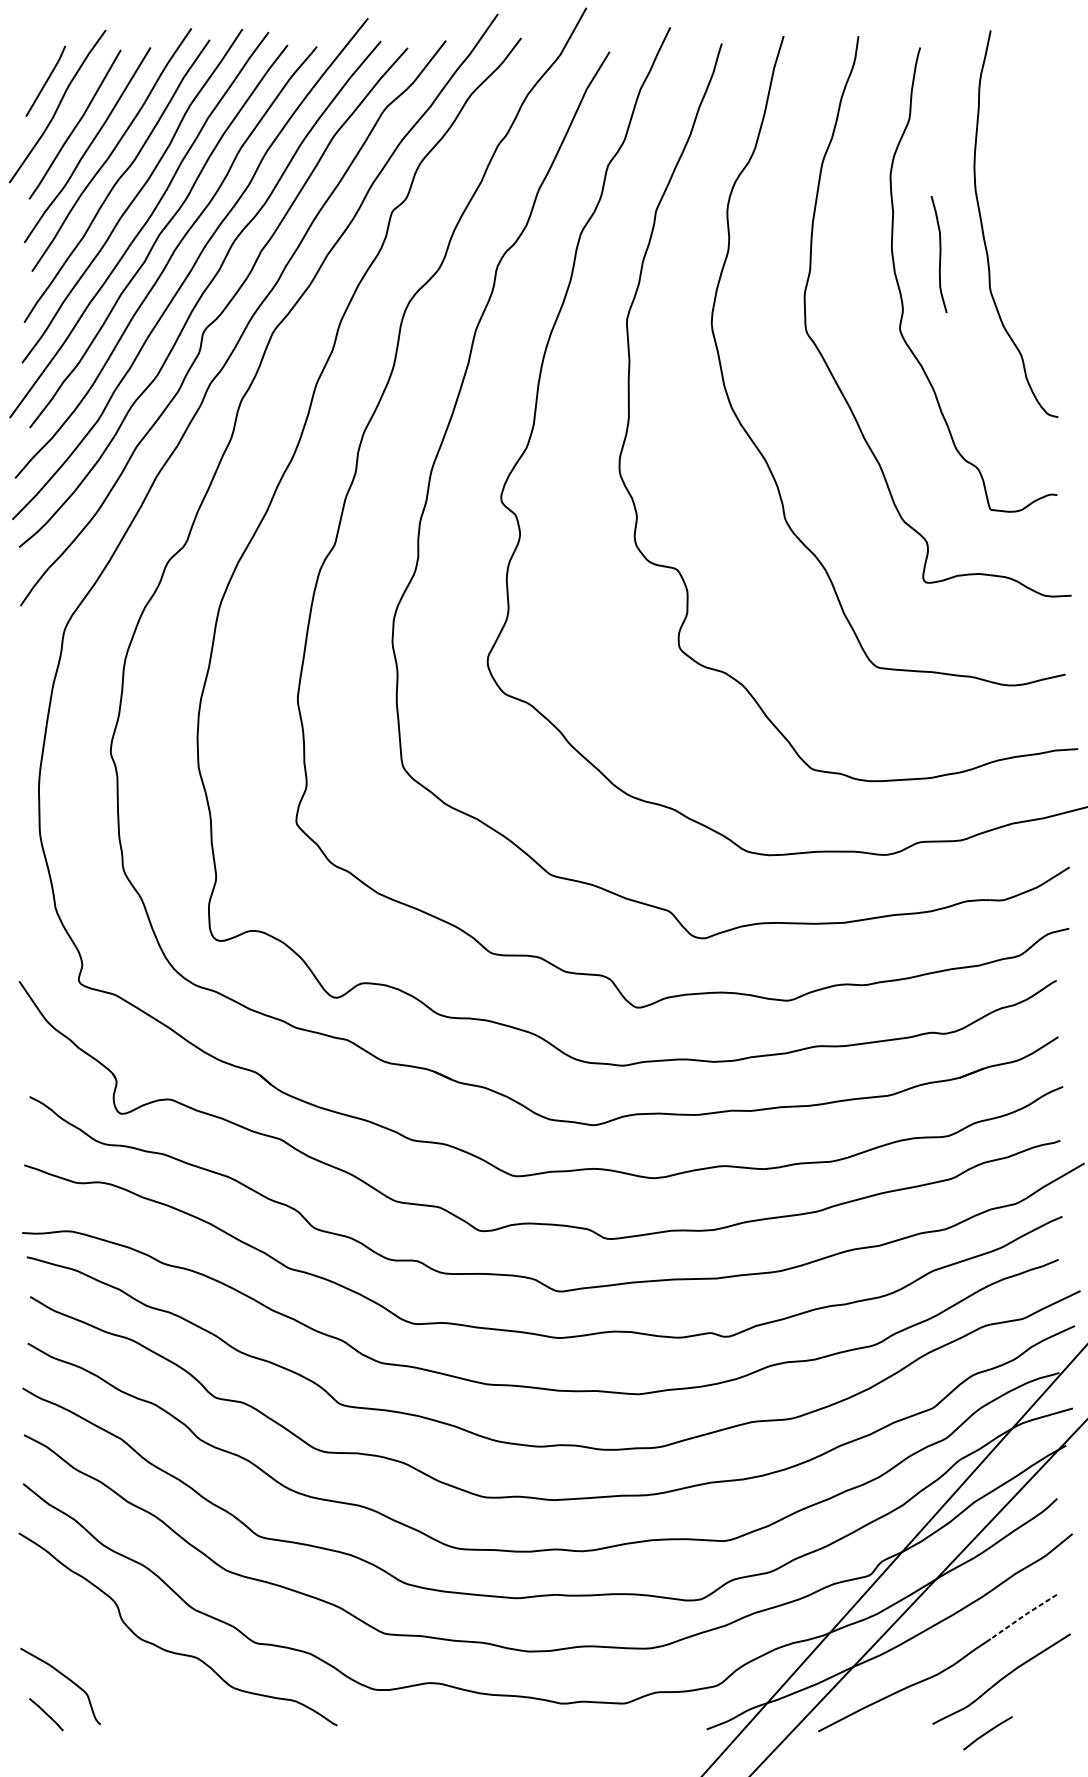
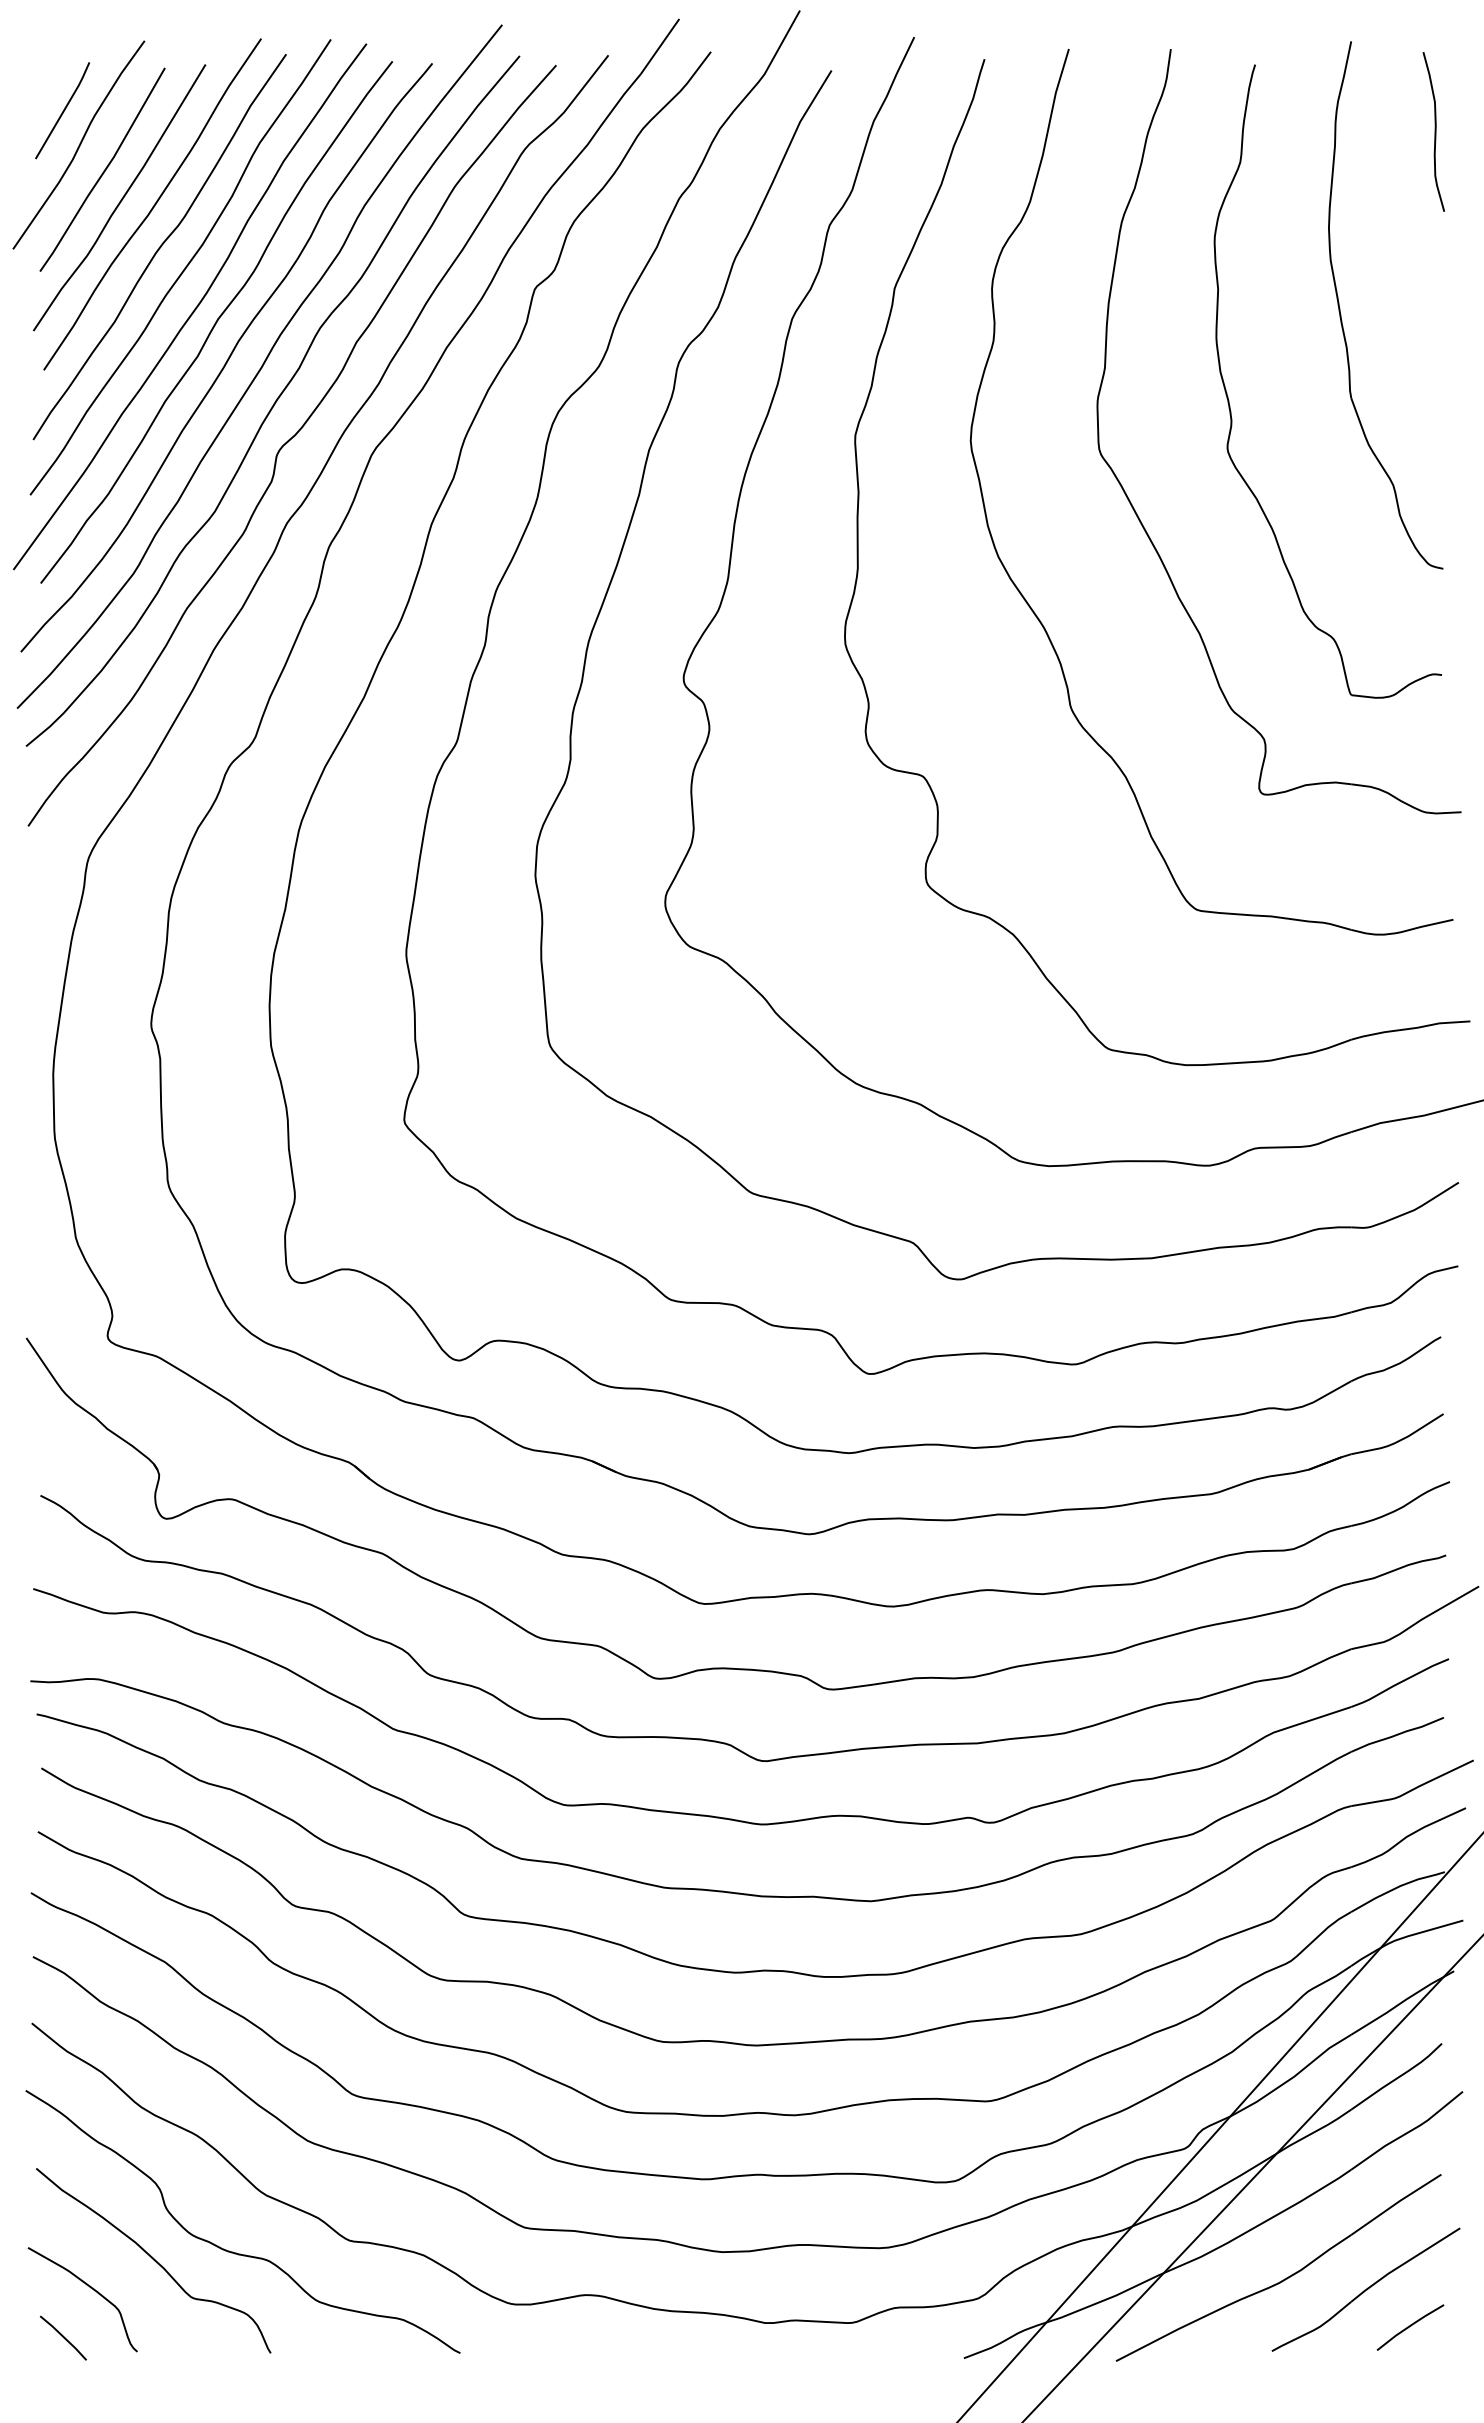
curve: (939, 254) -> (1434, 131), moved
line: (1023, 1615) -> (1396, 2203), dashed -> solid
curve: (112, 1657) -> (153, 2260), added
line: (988, 1732) -> (1410, 2326), moved

